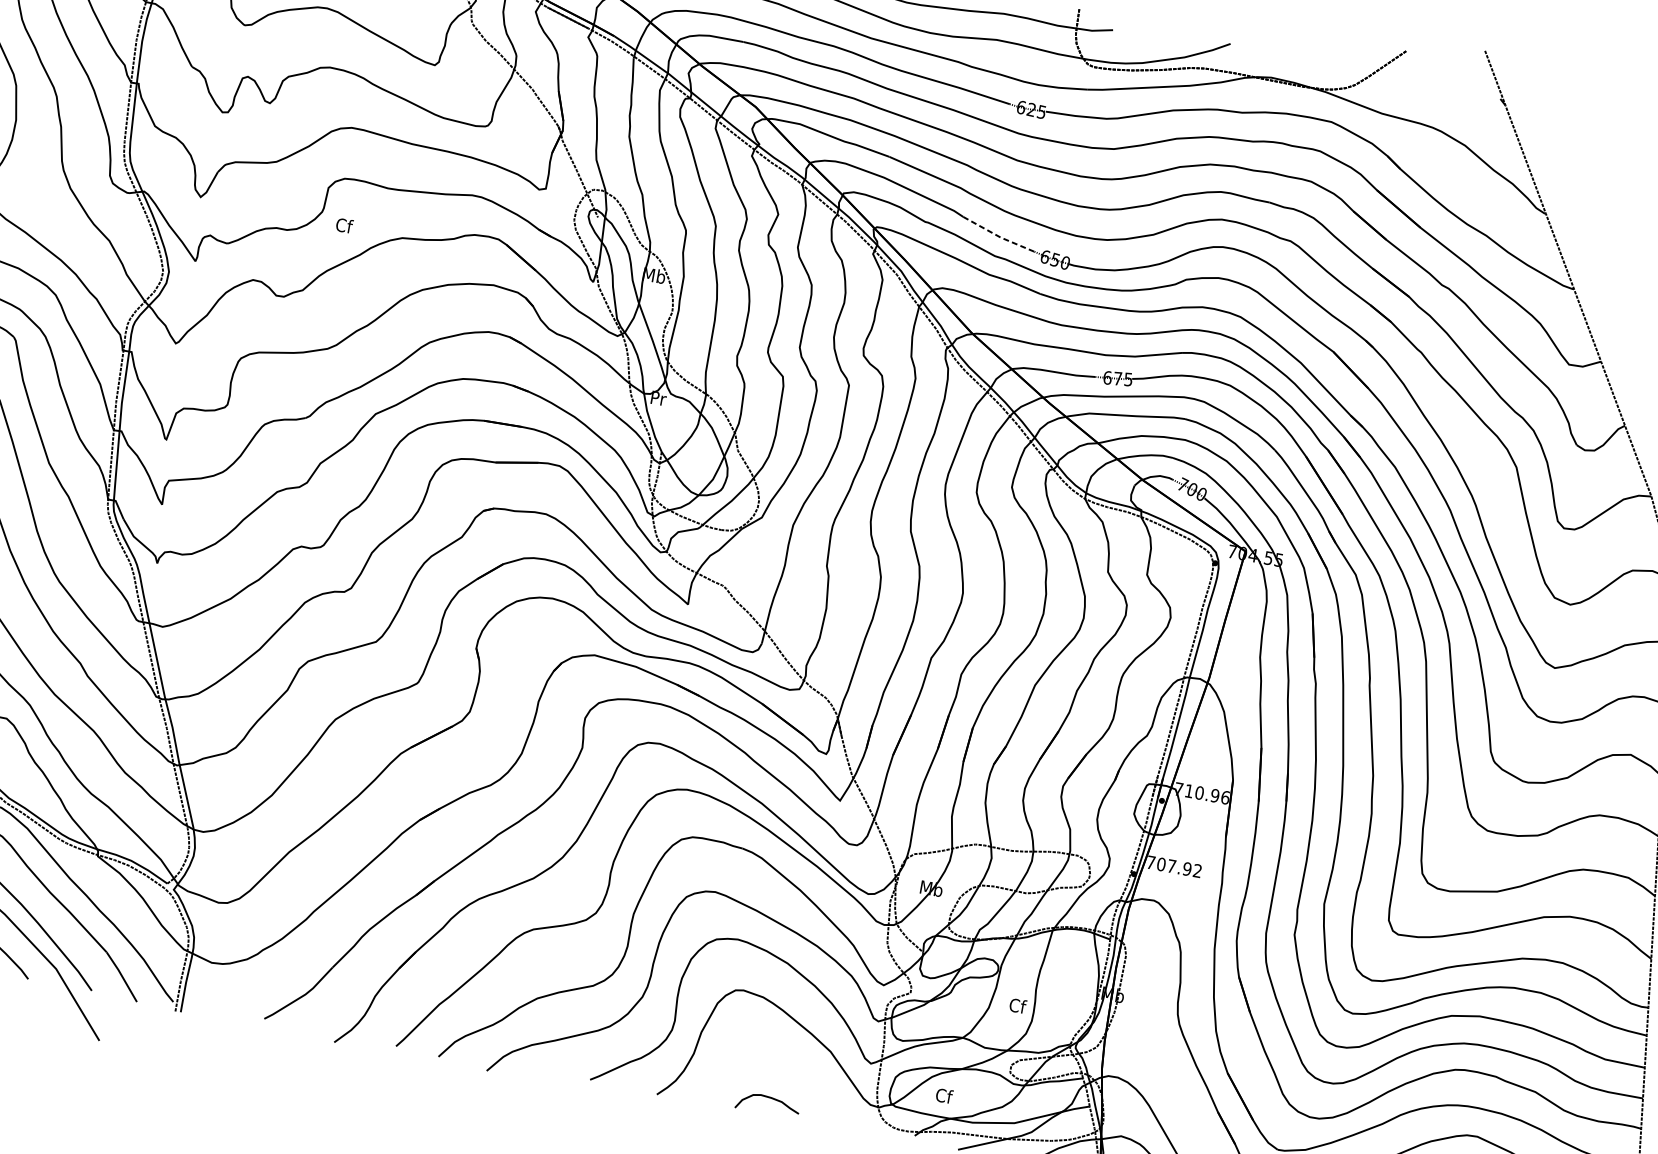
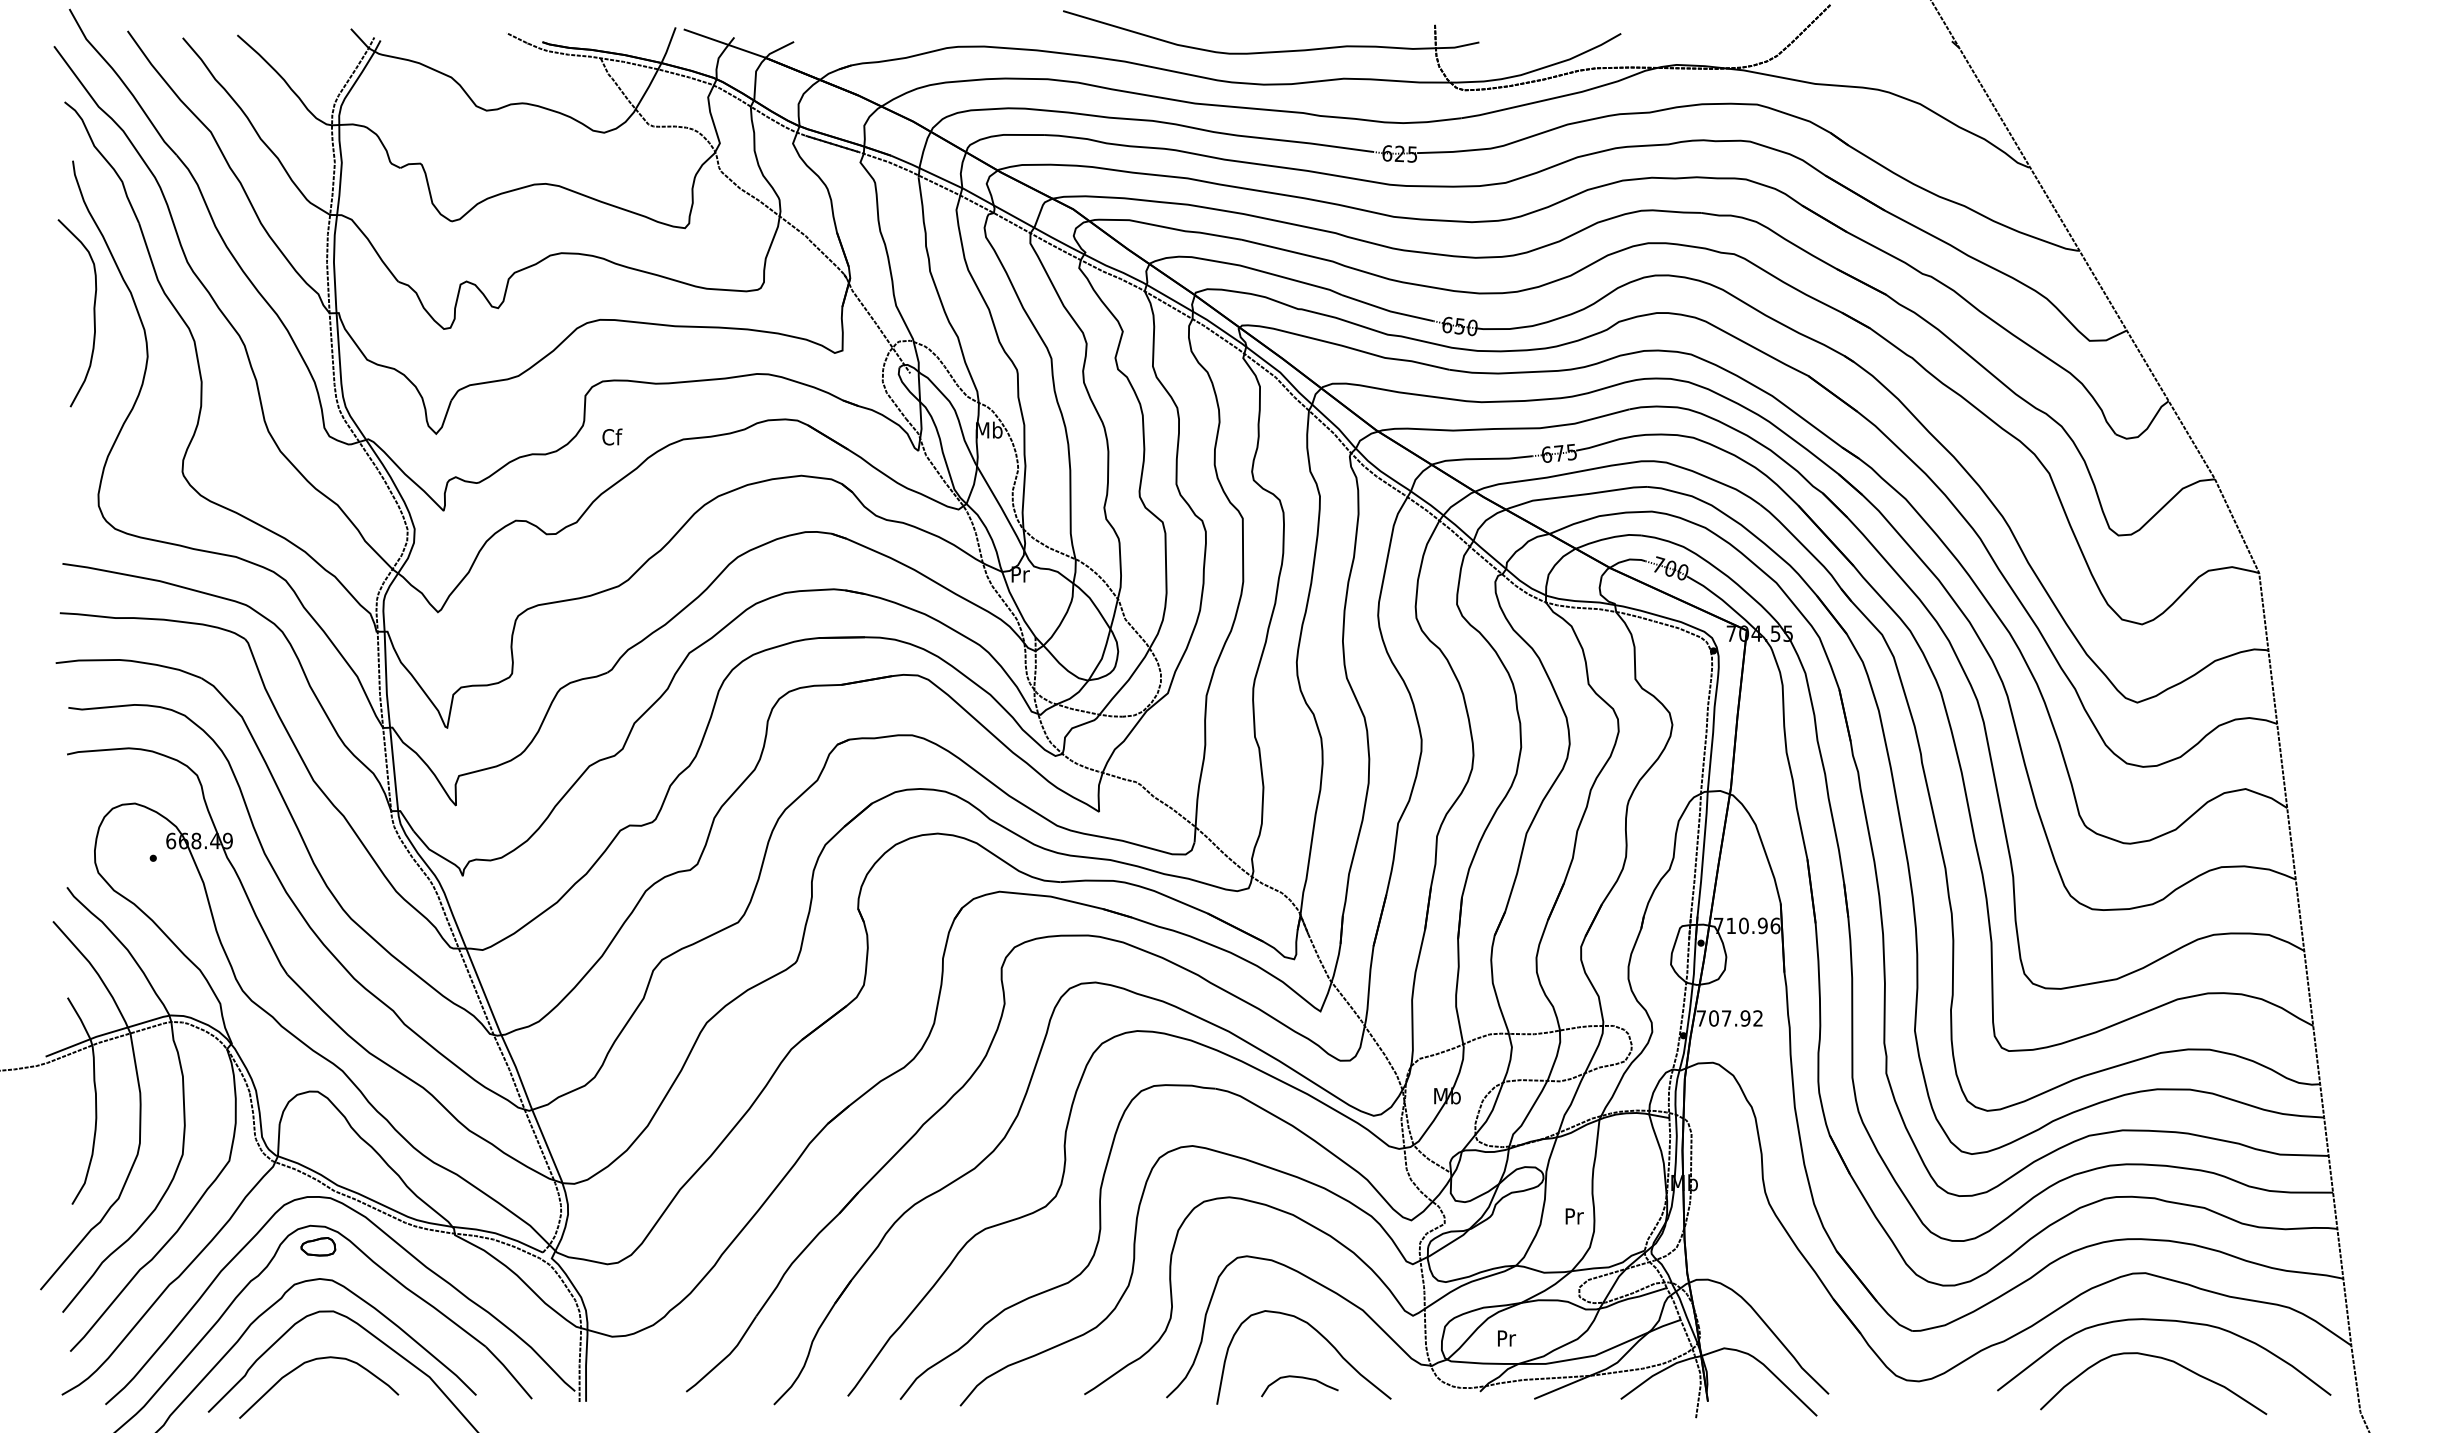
line: (998, 236) -> (1387, 310), dashed -> solid
text: (1018, 1005) -> (1574, 1215), Cf -> Pr
curve: (793, 1068) -> (1322, 1337), added
text: (944, 1095) -> (1506, 1337), Cf -> Pr

